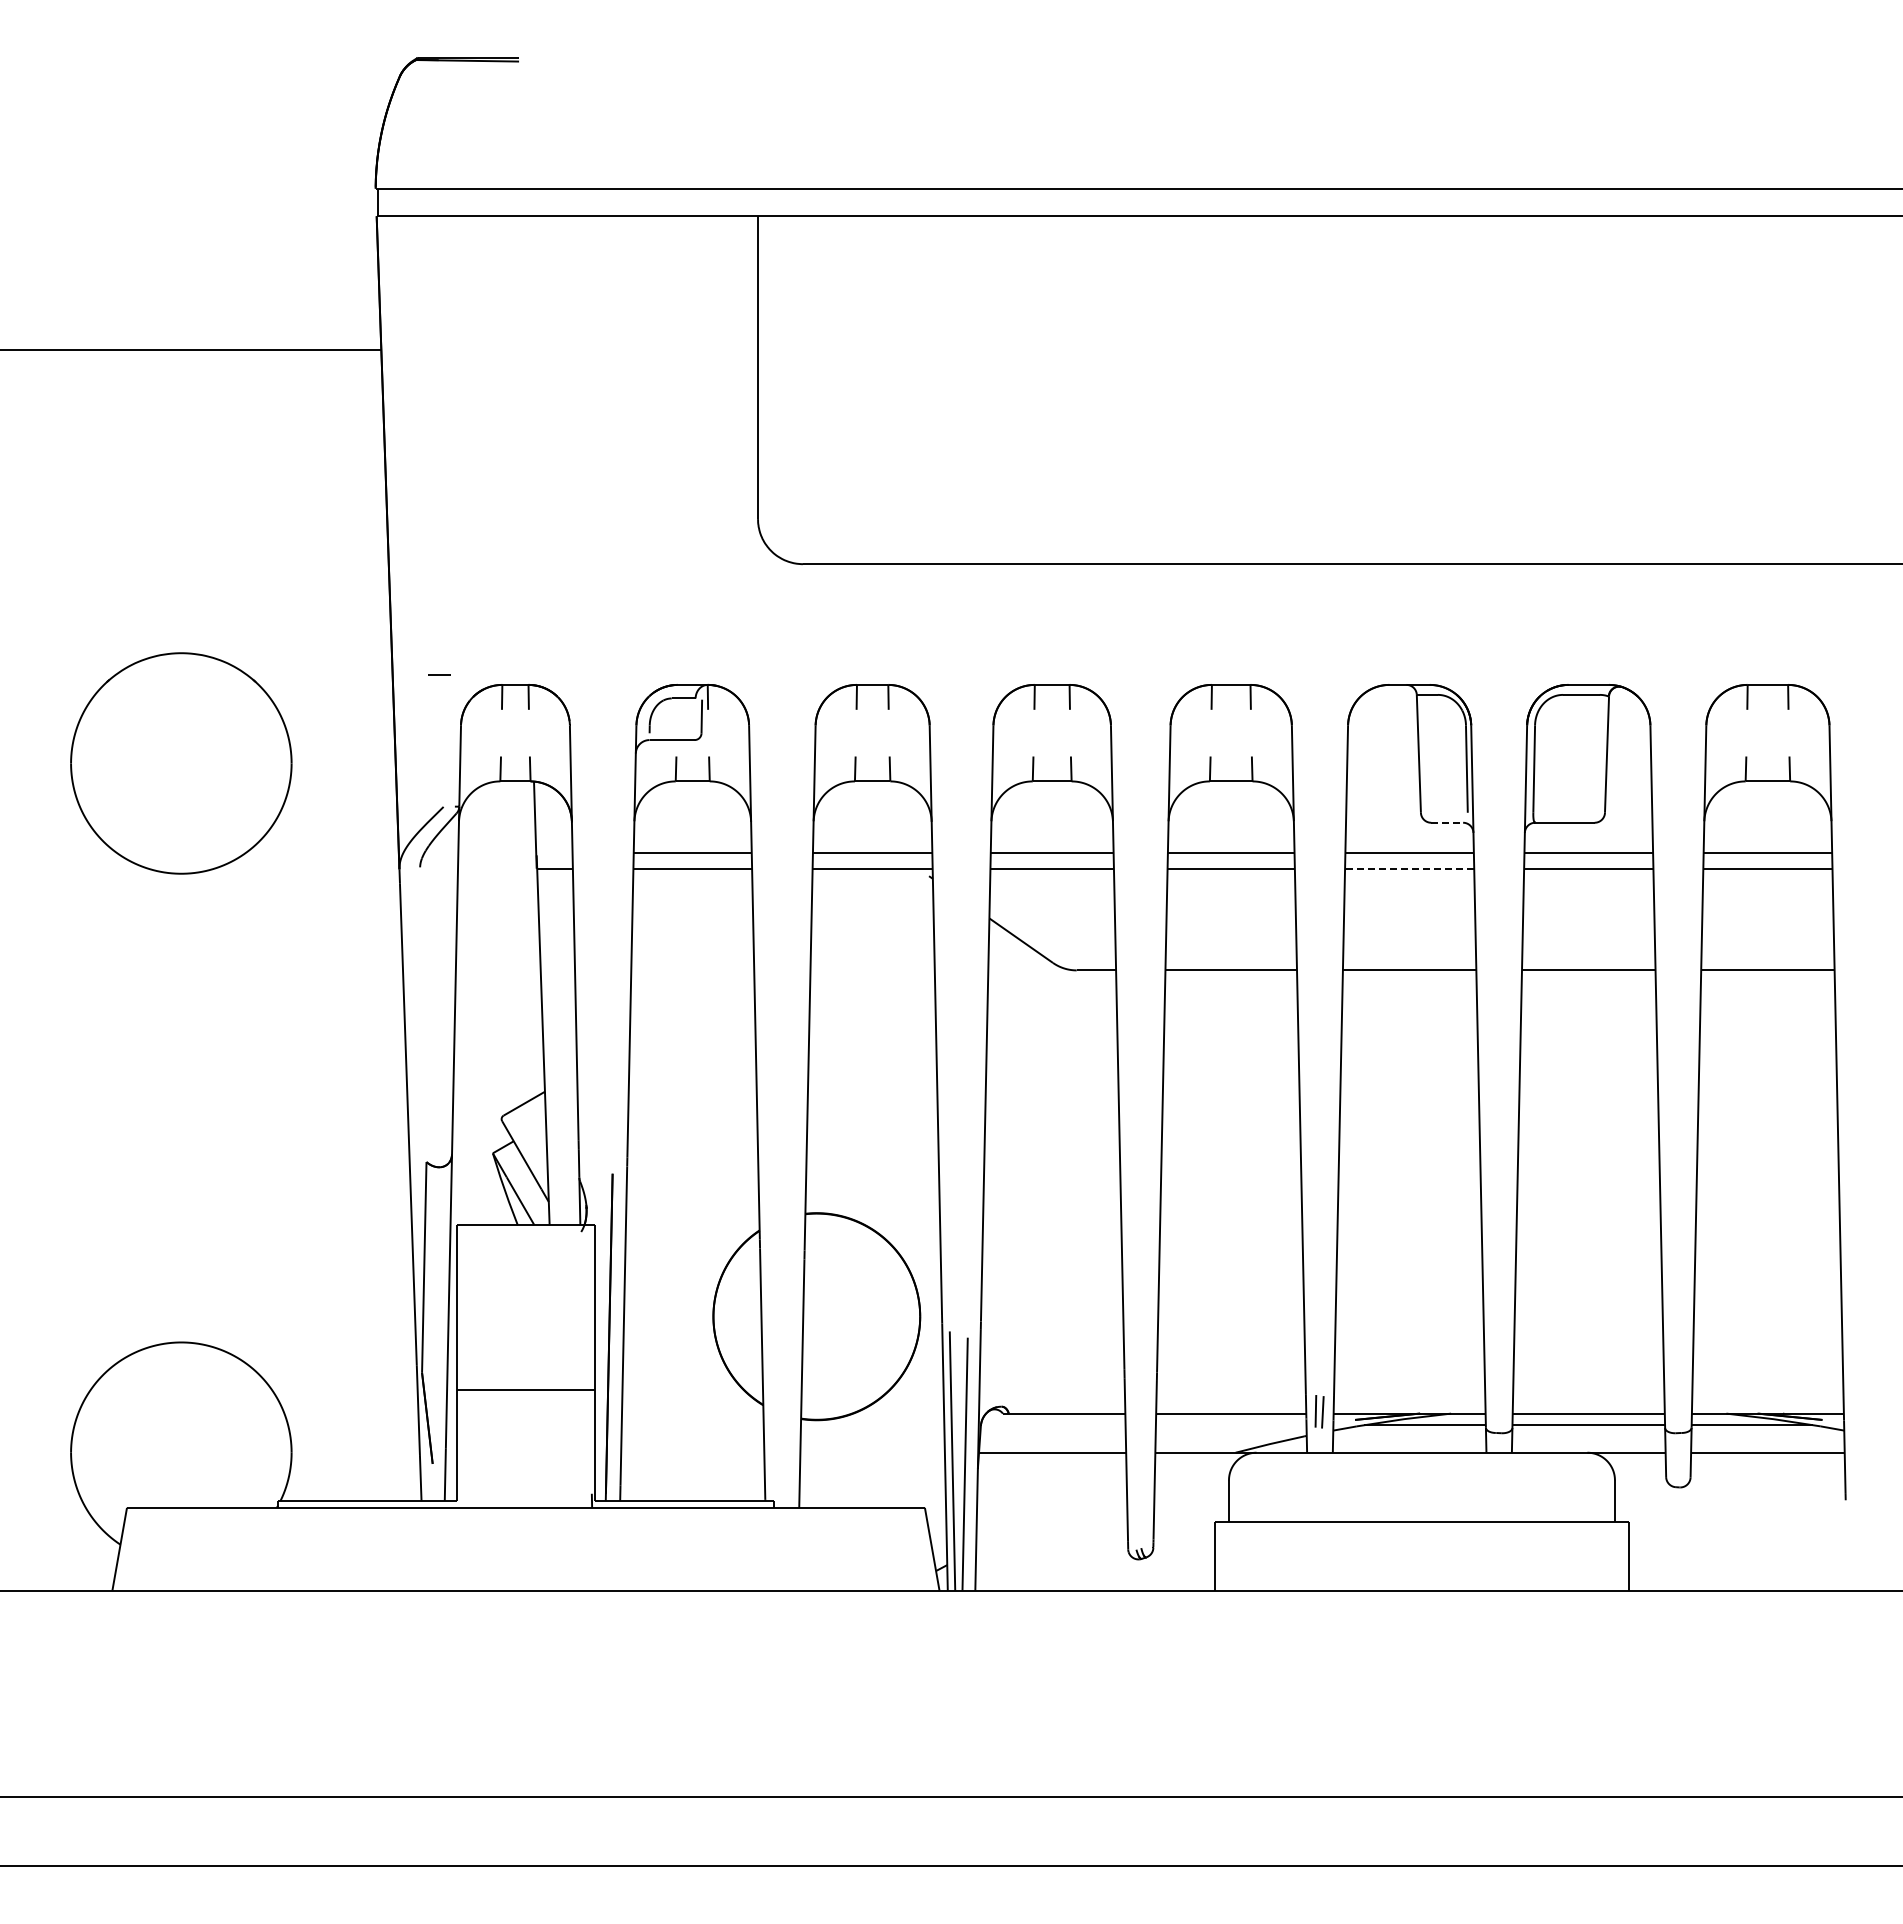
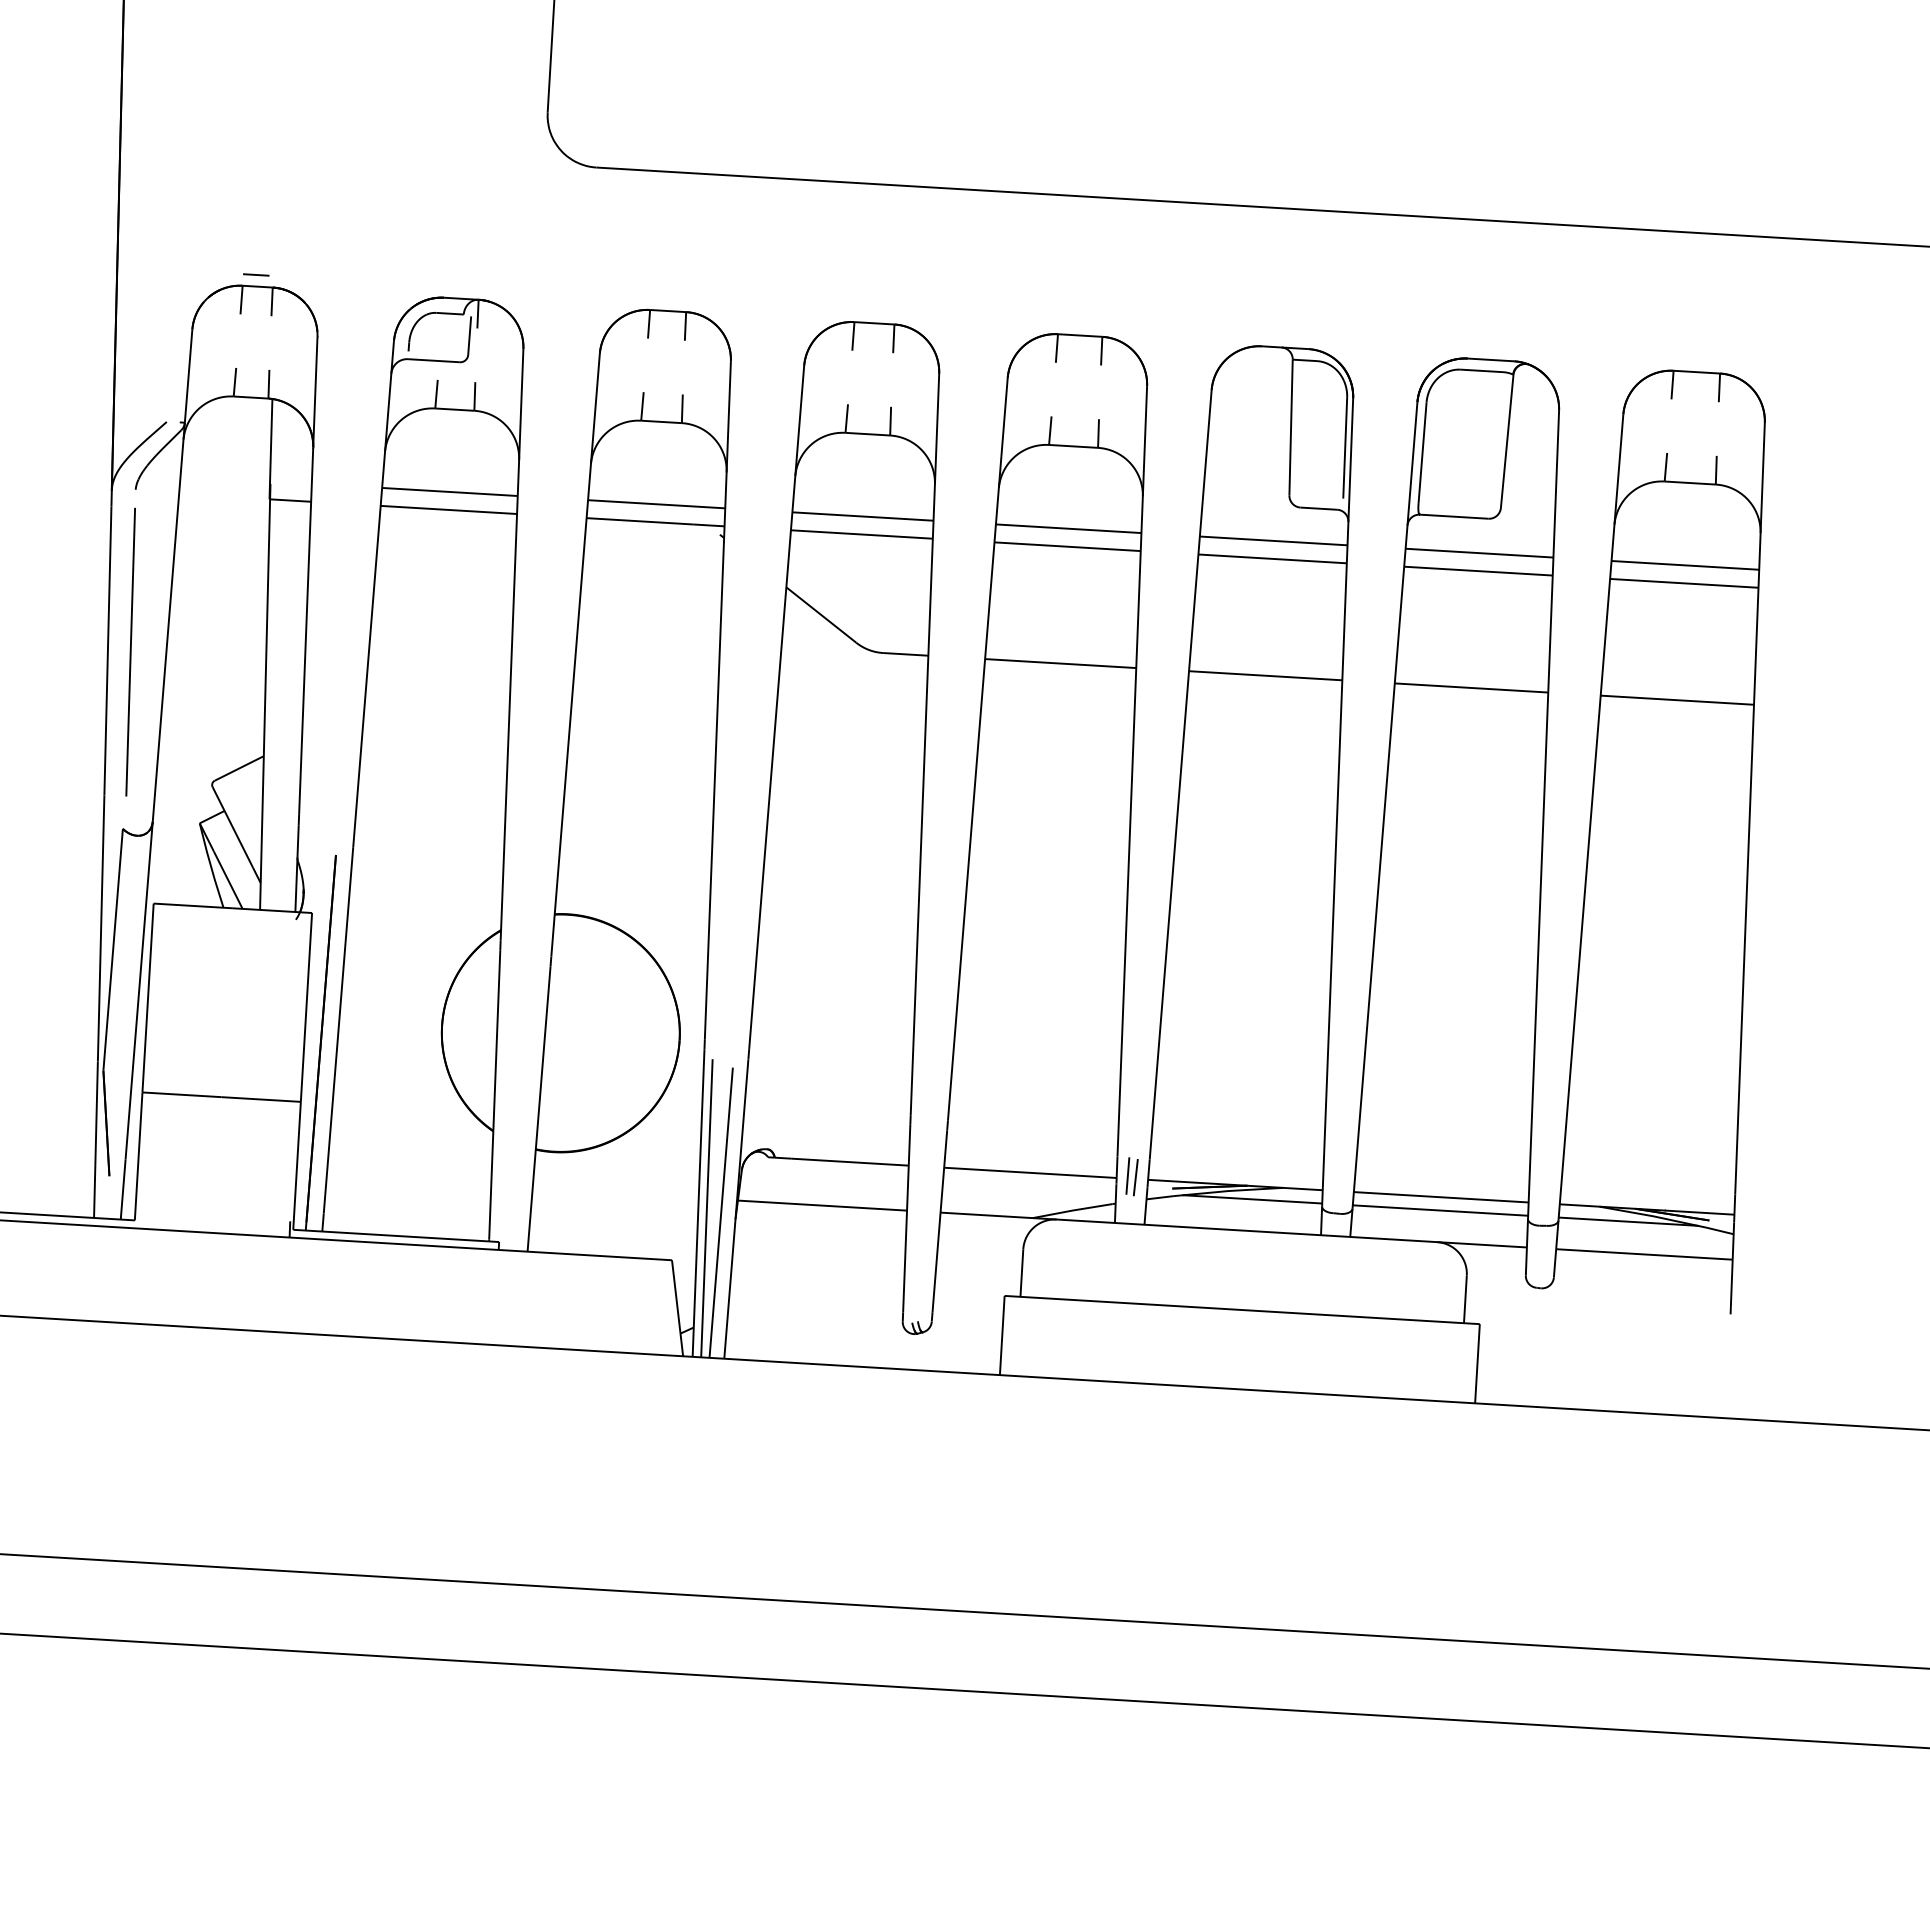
line: (439, 674) -> (256, 274), moved
line: (1447, 822) -> (1319, 508), dashed -> solid
line: (1409, 868) -> (1272, 558), dashed -> solid
line: (423, 1008) -> (129, 652), added

